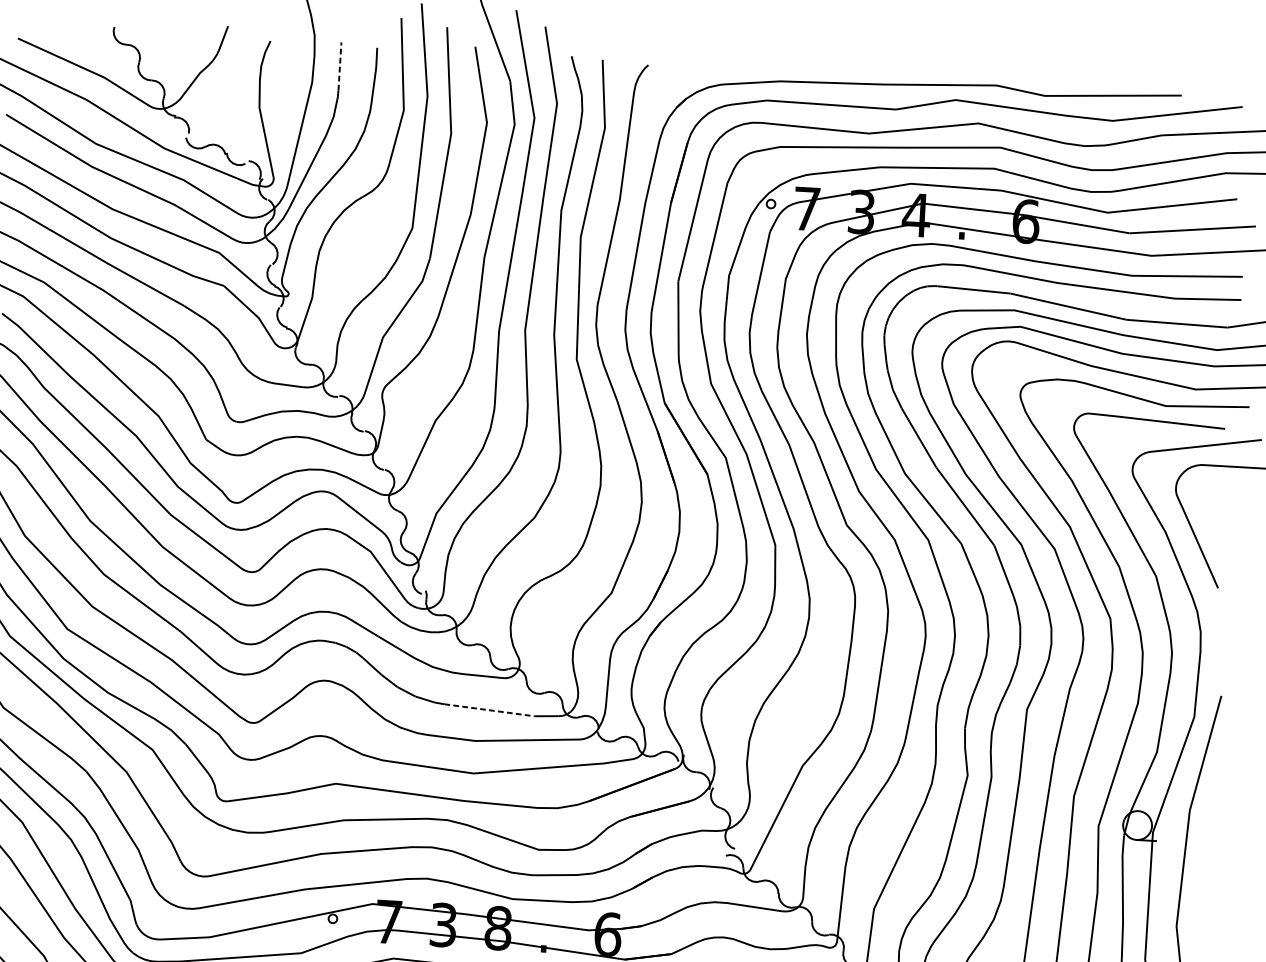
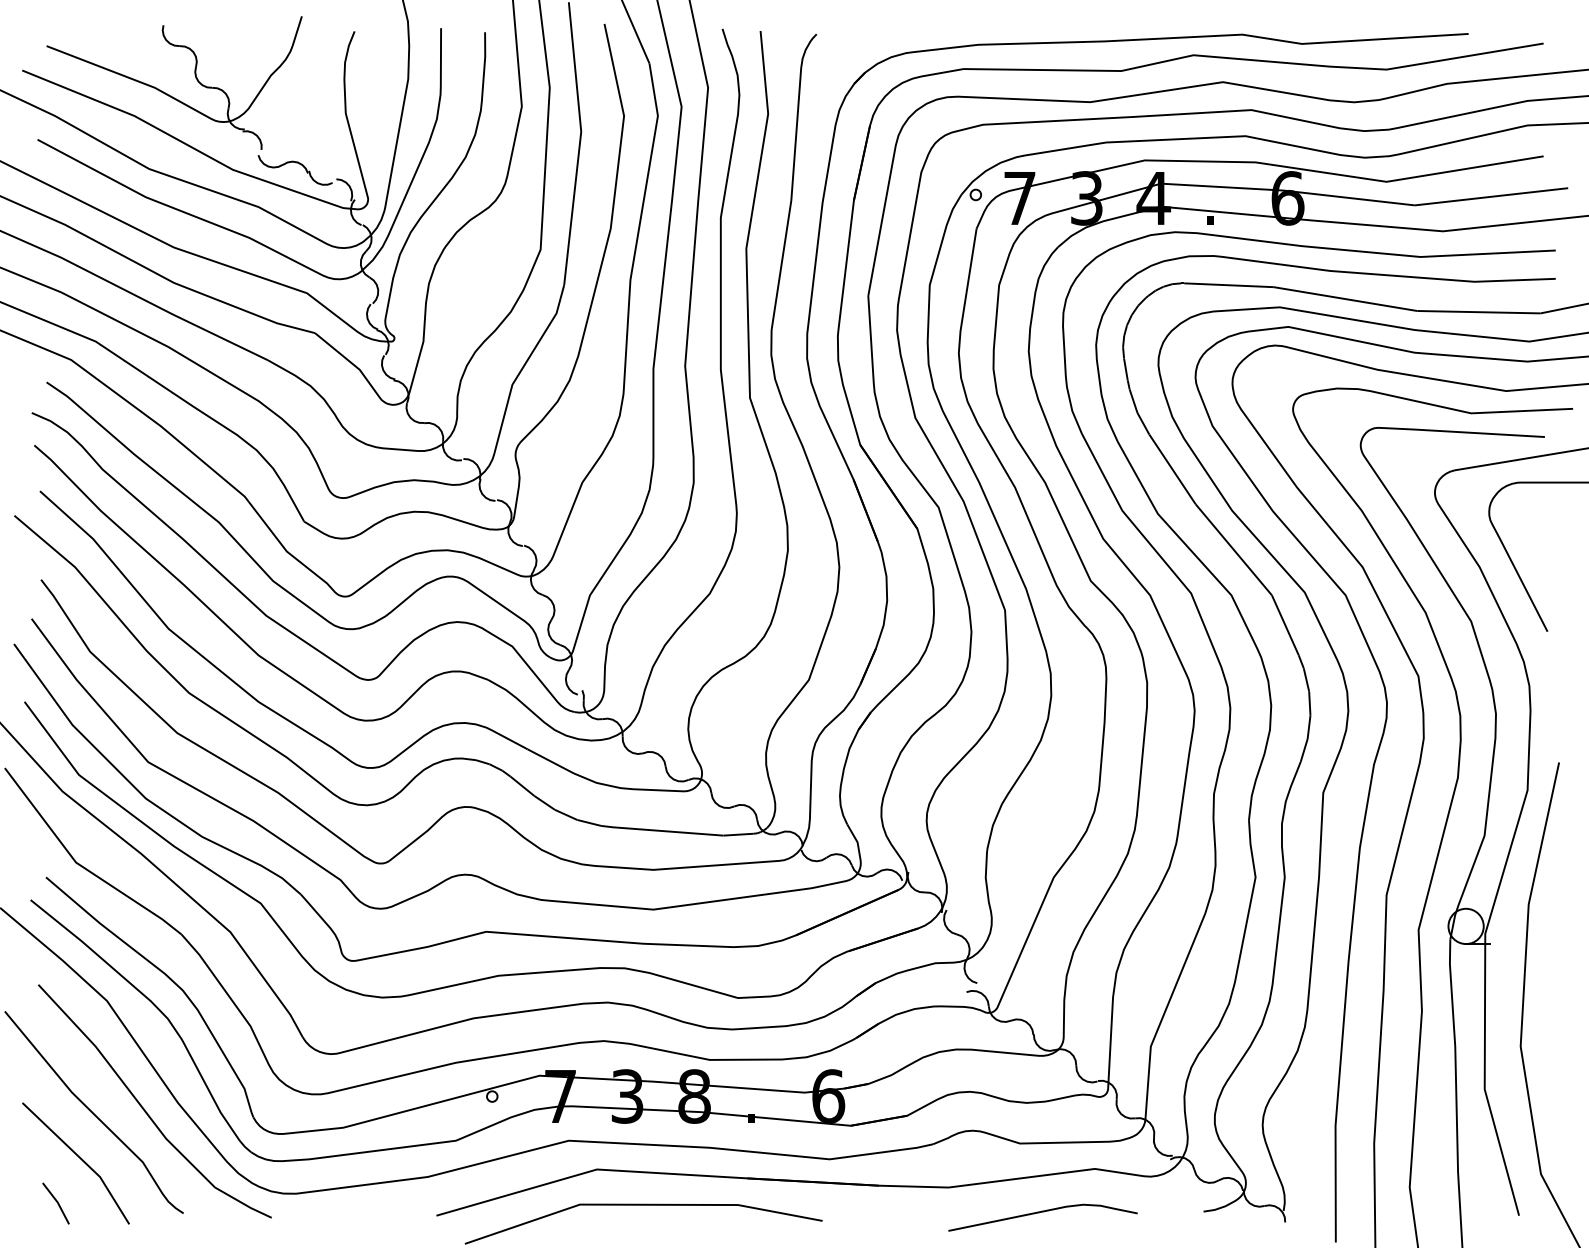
line: (339, 66) -> (440, 57), dashed -> solid
line: (489, 710) -> (668, 831), dashed -> solid

